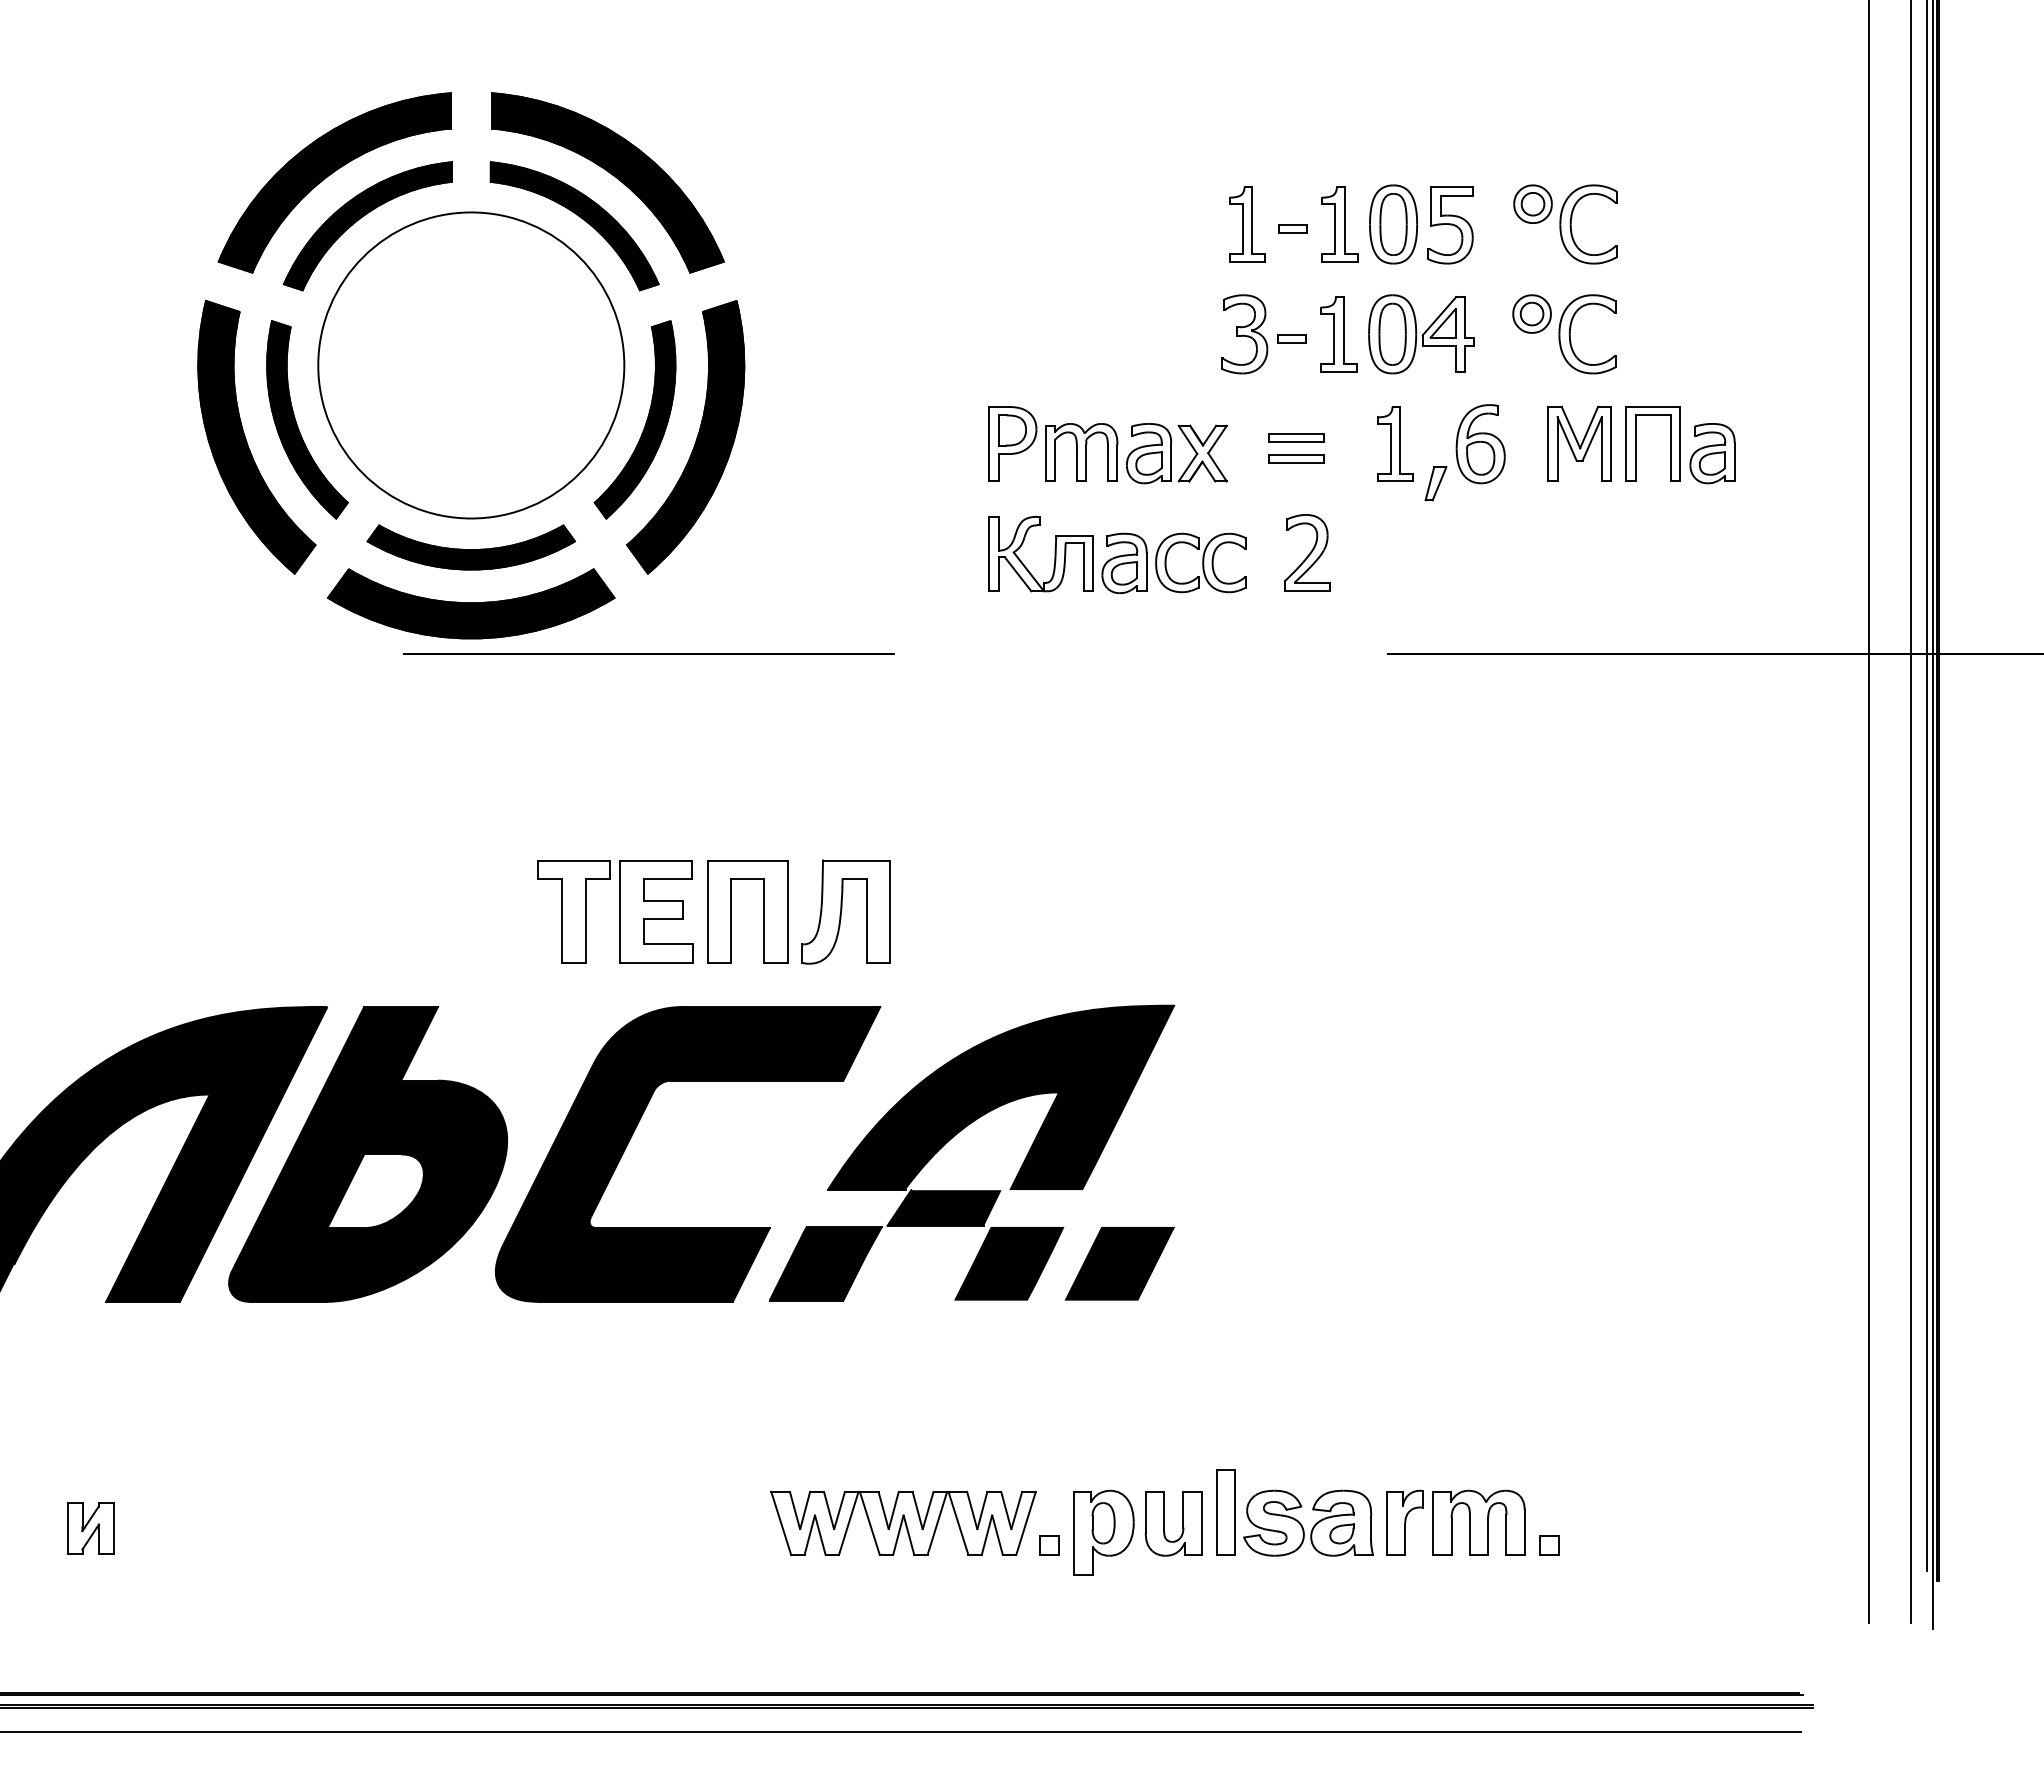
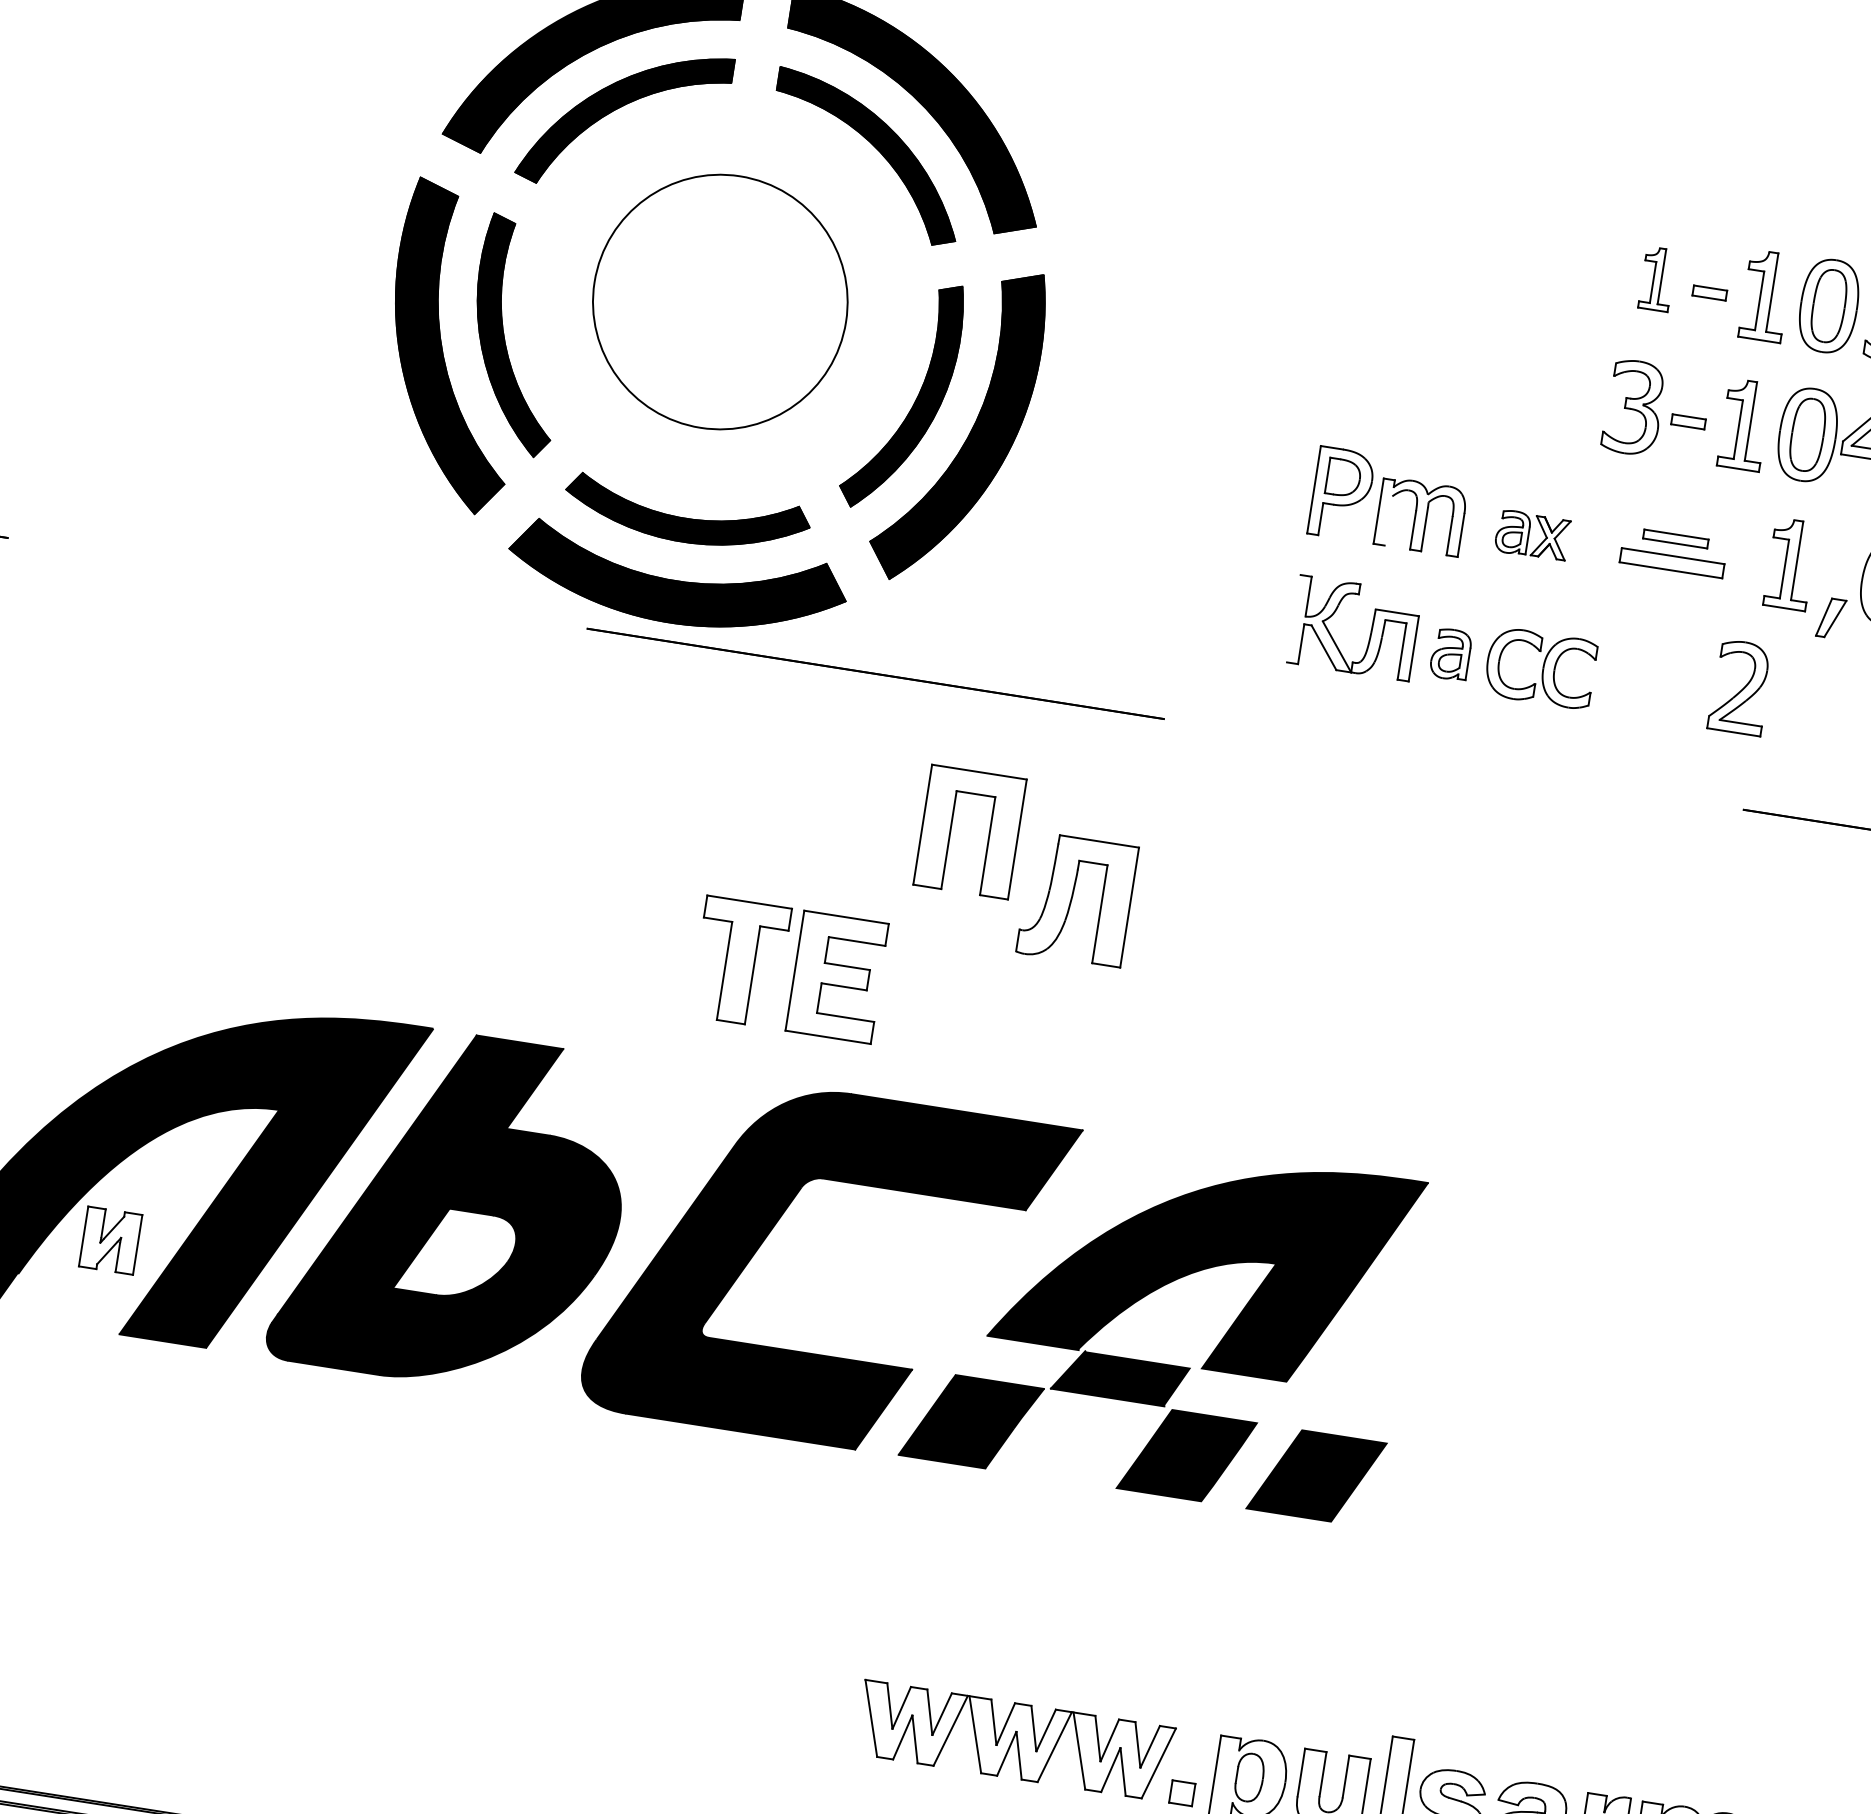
part: (1247, 224) -> (1657, 279), size x0.7
circle: (471, 365) -> (720, 302), size x0.7
part: (1176, 453) -> (1532, 535), size x0.6
part: (1296, 458) -> (1672, 563), size x1.6
line: (1055, 460) -> (1388, 521), removed
part: (1307, 552) -> (1740, 686), moved
line: (989, 553) -> (1294, 618), removed
part: (1124, 562) -> (1451, 653), size x0.7
part: (731, 911) -> (950, 828), moved
part: (845, 911) -> (1076, 899), moved
part: (90, 1528) -> (110, 1241), moved

